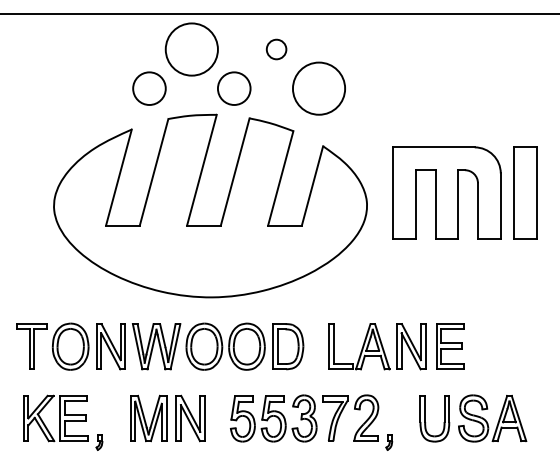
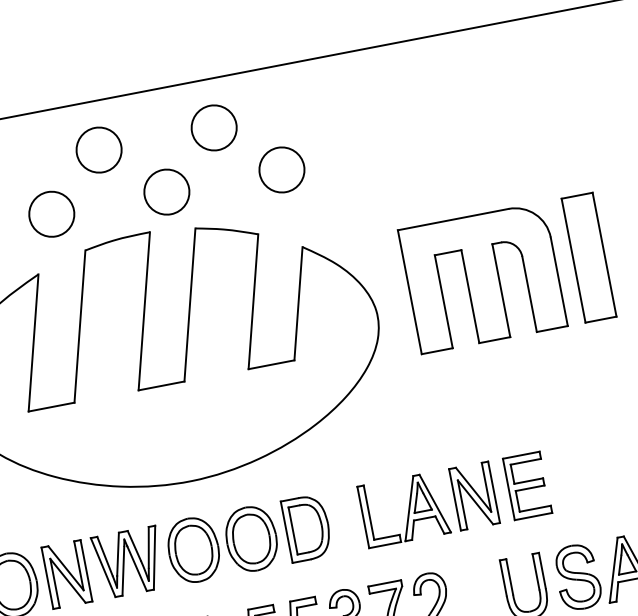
circle: (191, 49) -> (98, 150), size x0.62
circle: (276, 49) -> (213, 127), size x1.67
circle: (318, 88) -> (281, 169), size x0.62

